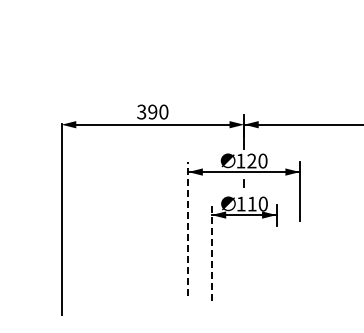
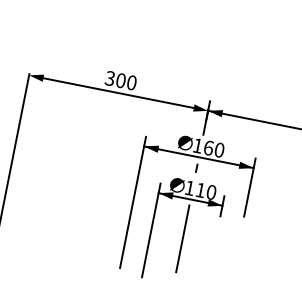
text: (152, 111) -> (120, 80), 390 -> 300
text: (251, 160) -> (208, 147), 120 -> 160
line: (188, 229) -> (133, 202), dashed -> solid
line: (211, 253) -> (151, 230), dashed -> solid
line: (244, 255) -> (183, 239), added

